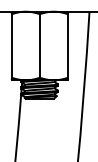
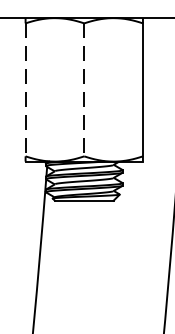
line: (11, 45) -> (24, 88), solid -> dashed
line: (39, 45) -> (83, 88), solid -> dashed

